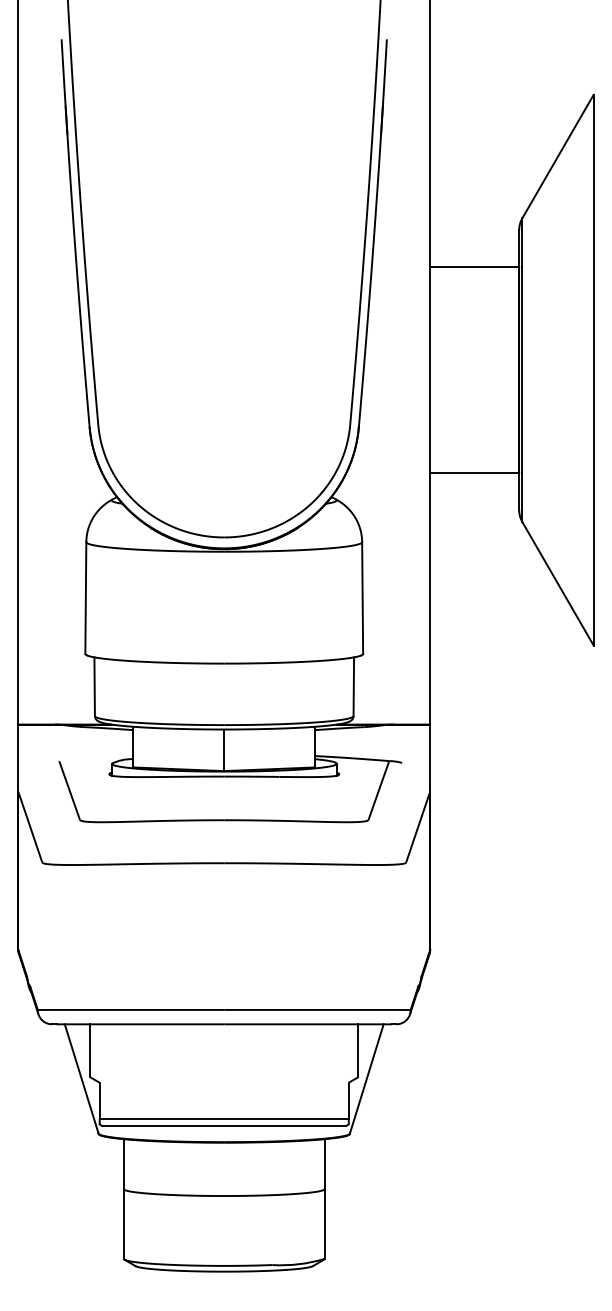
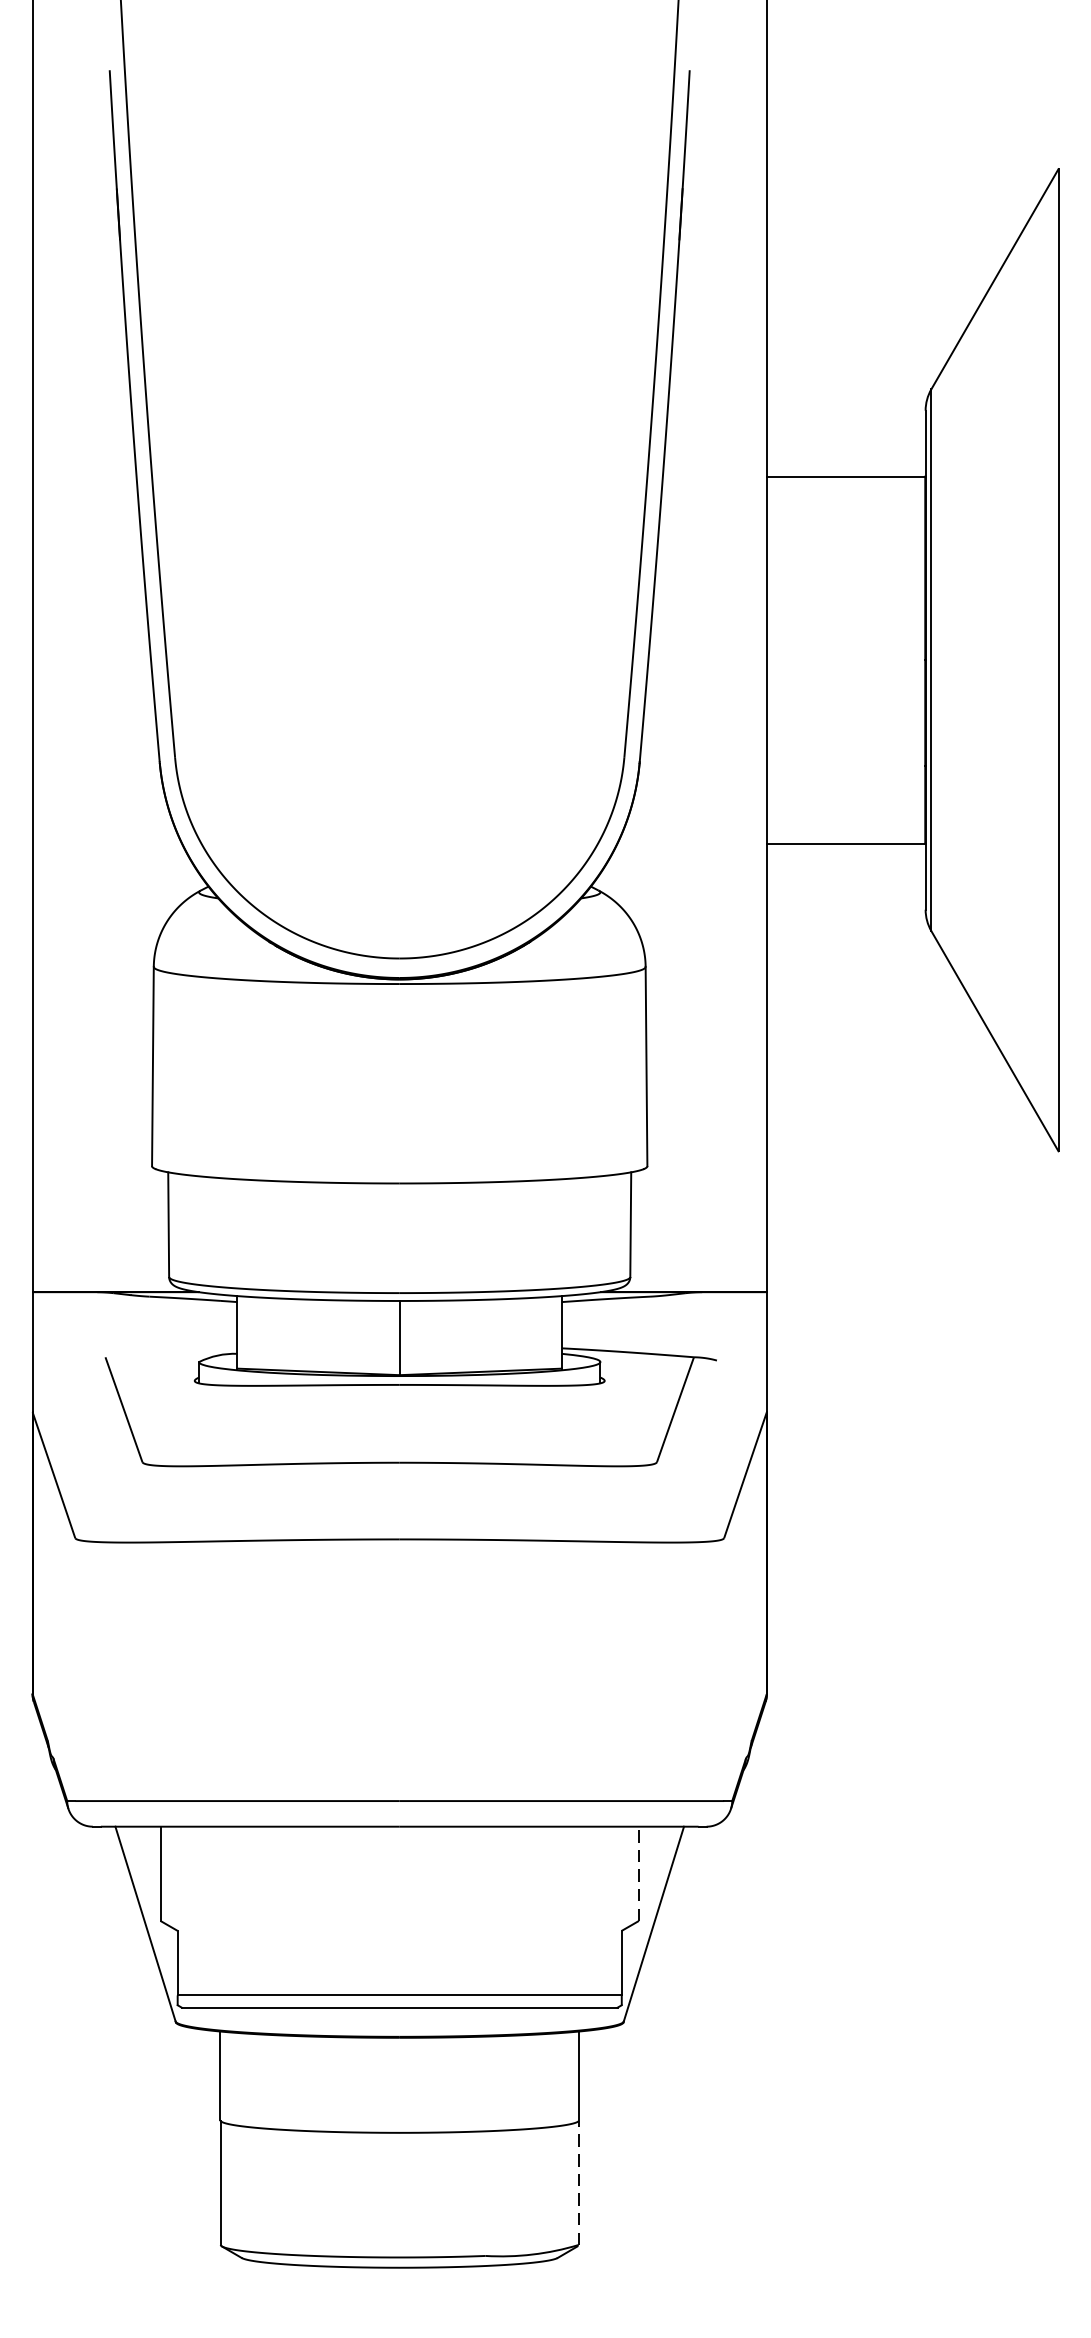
line: (358, 1050) -> (639, 1873), solid -> dashed
line: (324, 1224) -> (578, 2183), solid -> dashed

